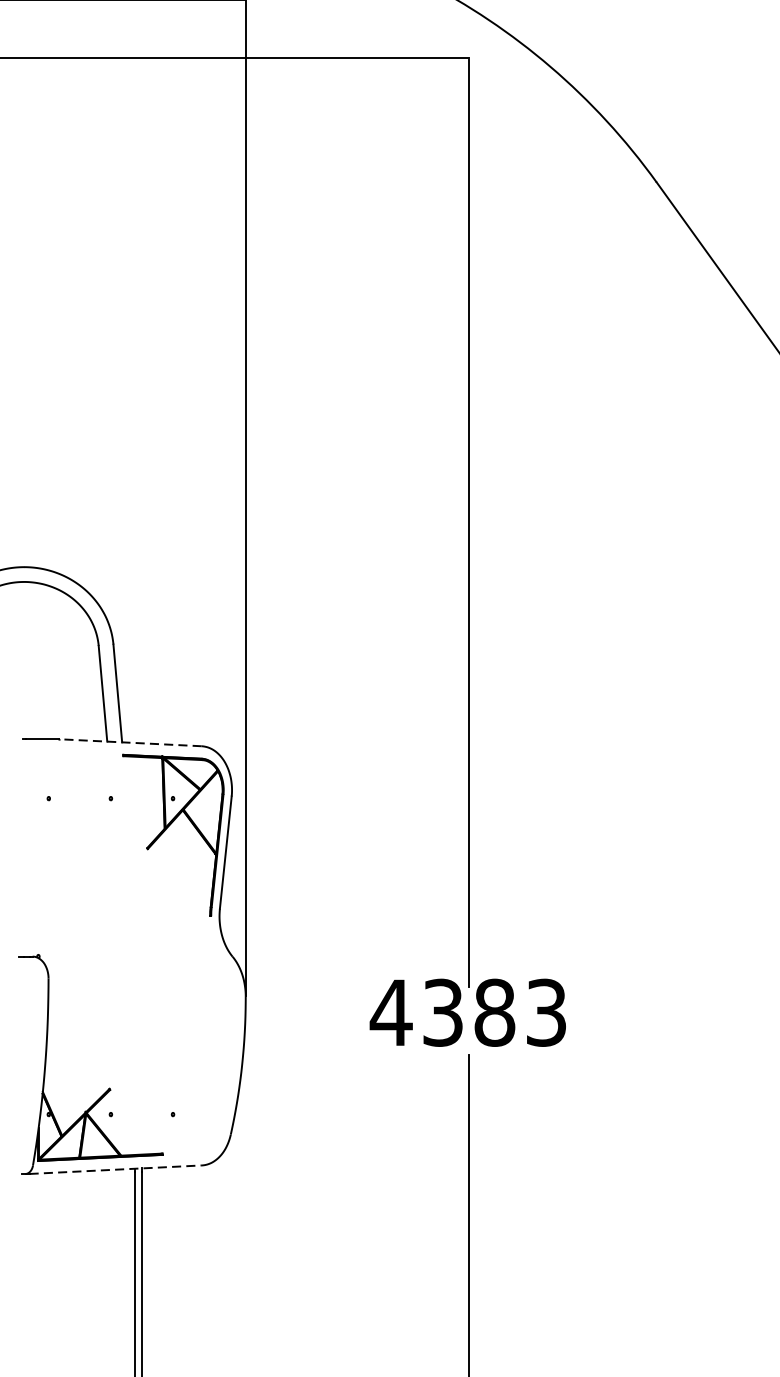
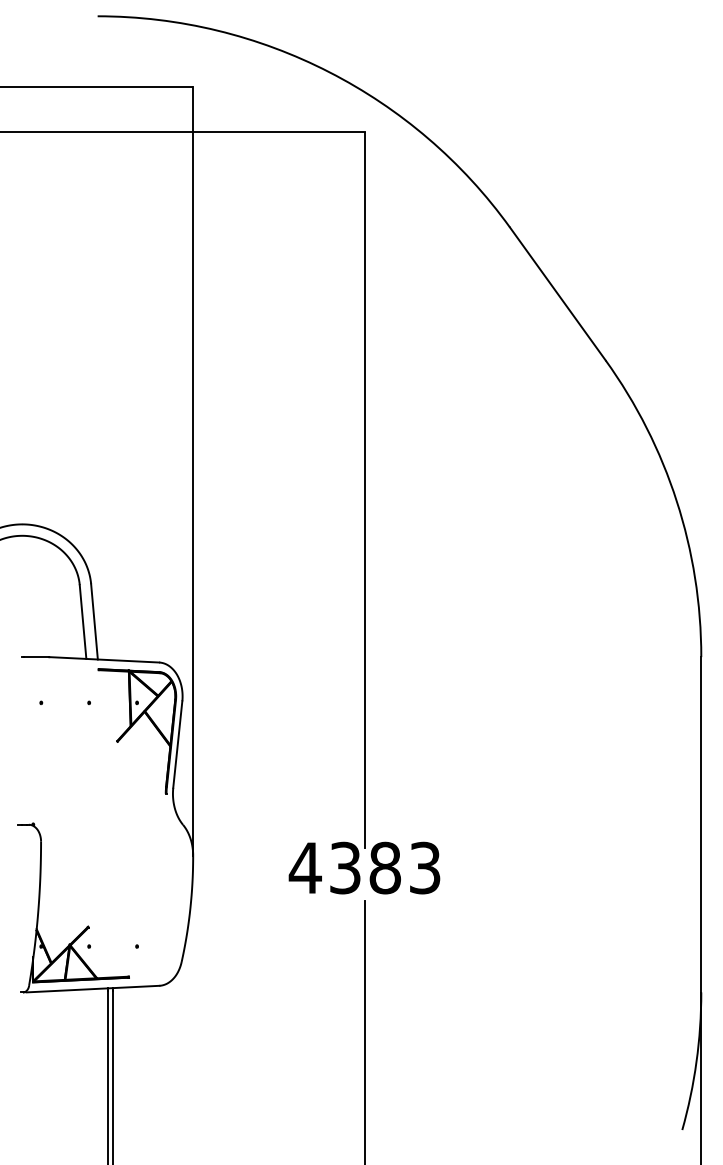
line: (129, 742) -> (103, 659), dashed -> solid
line: (115, 1170) -> (92, 989), dashed -> solid

